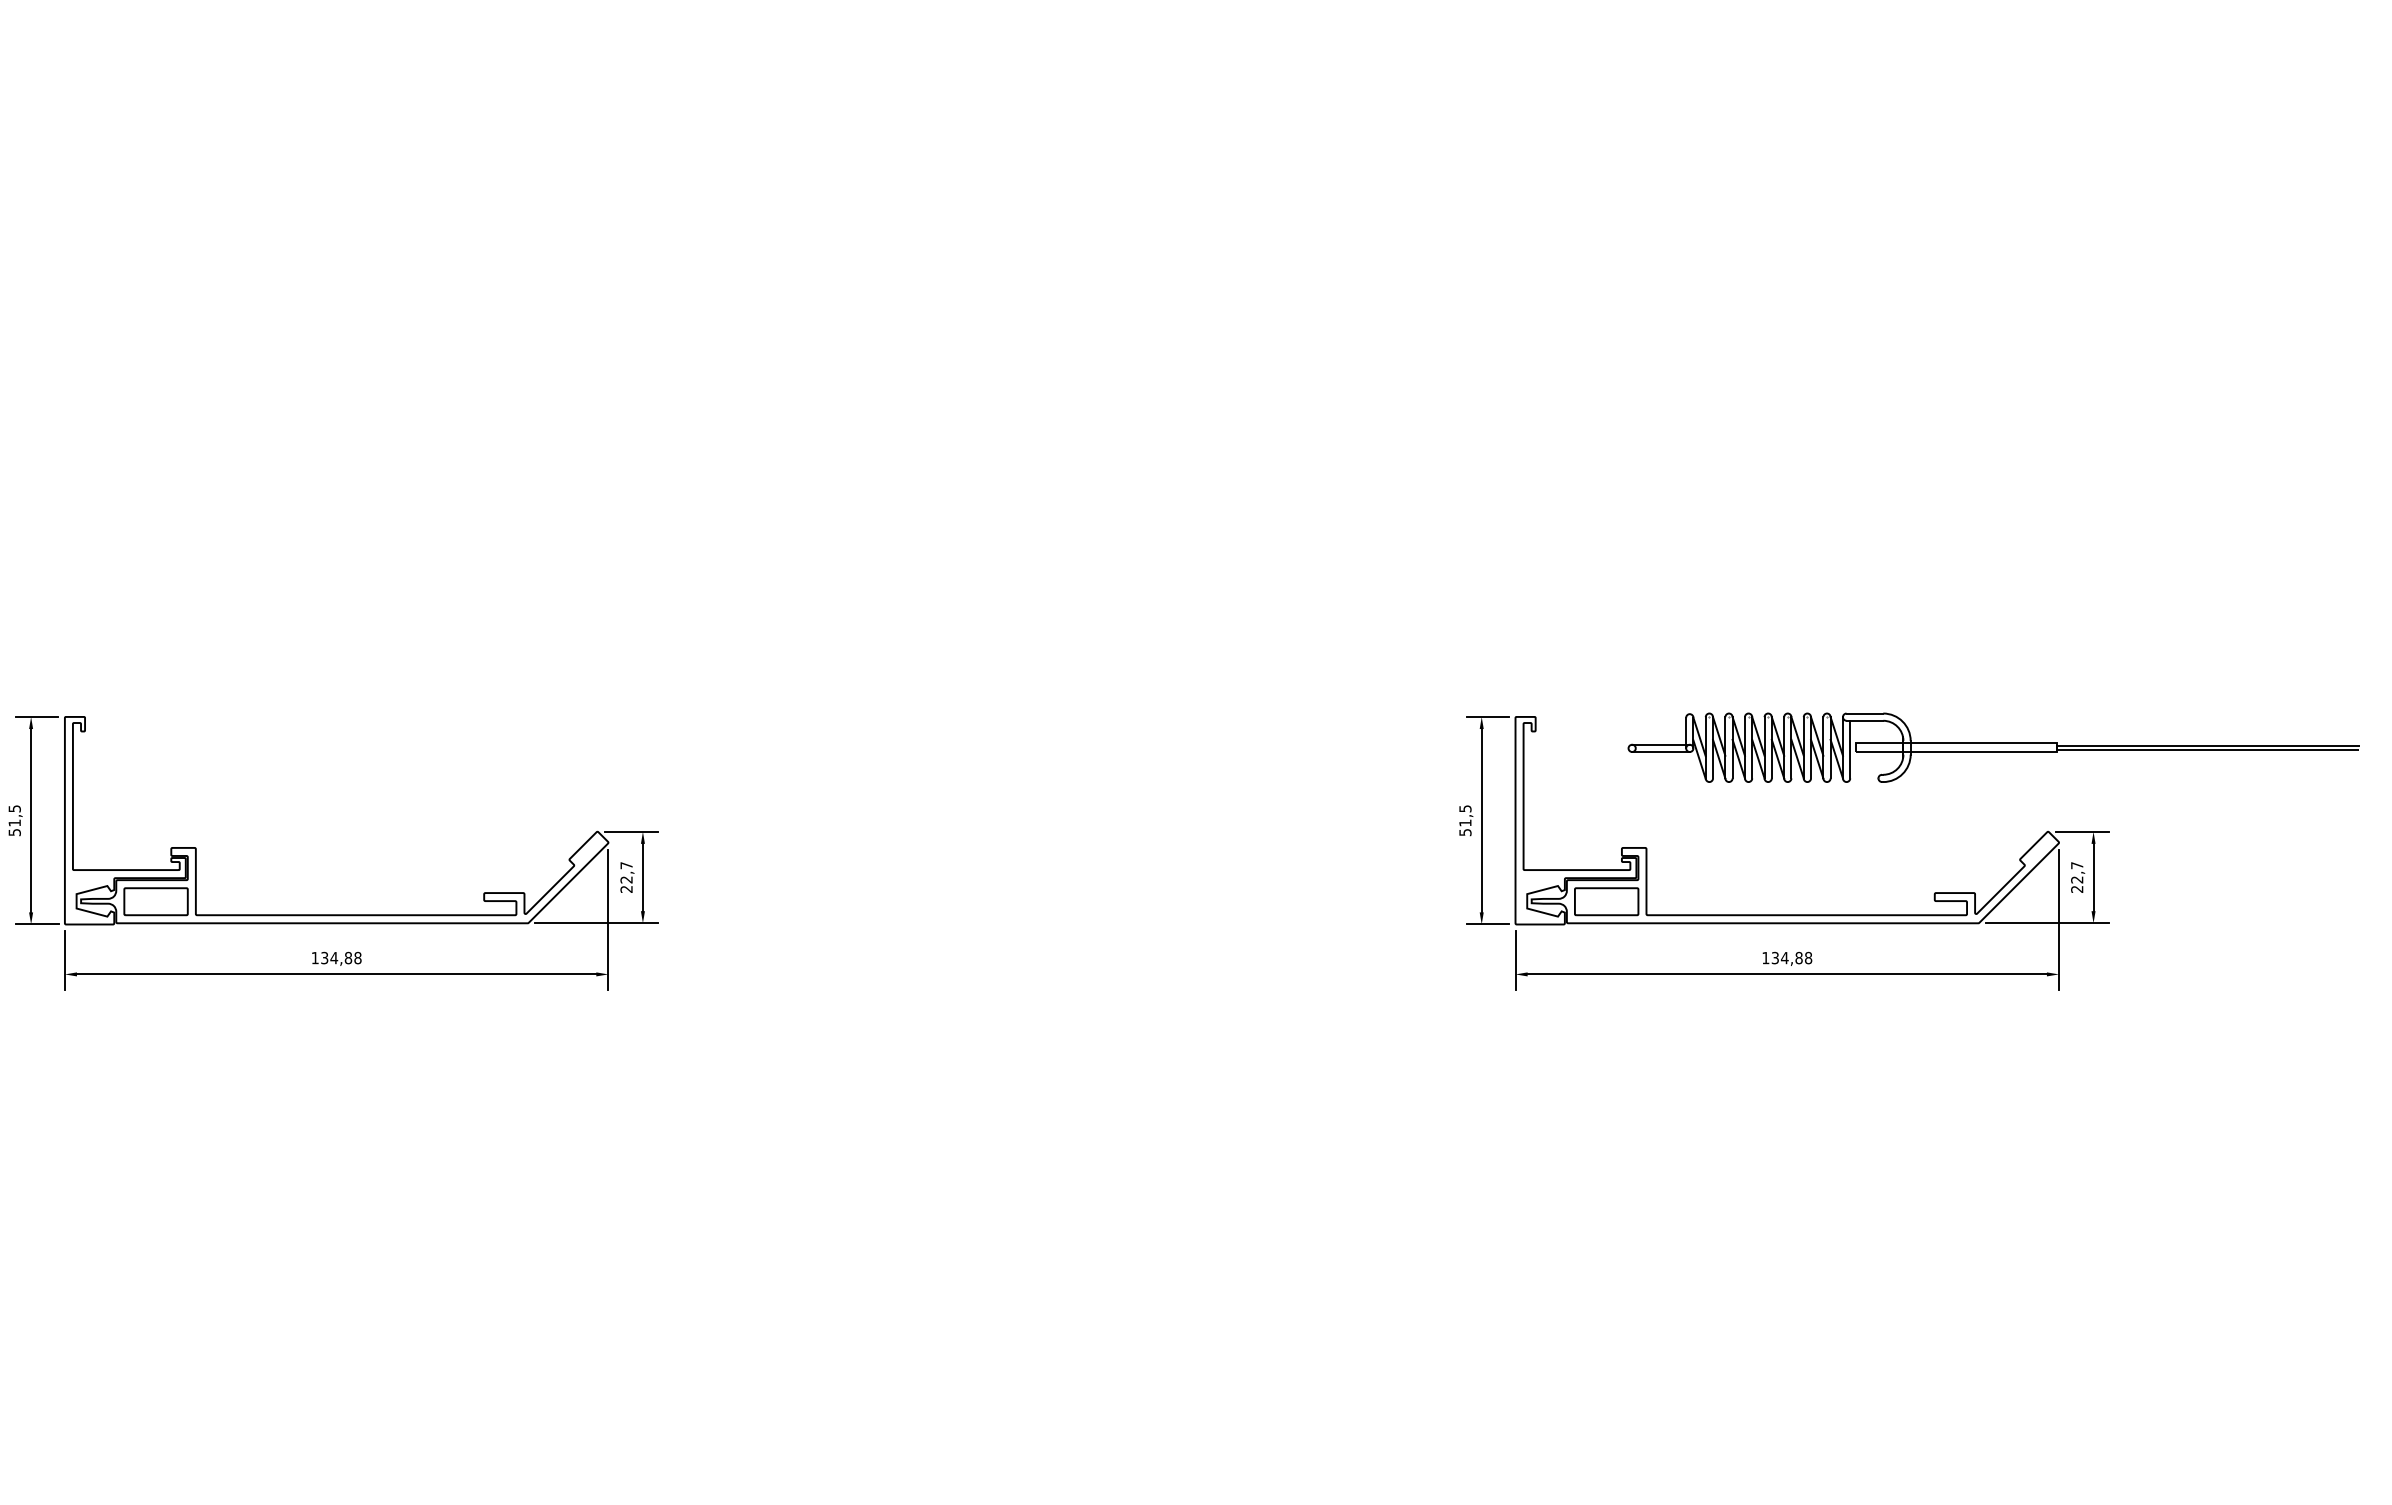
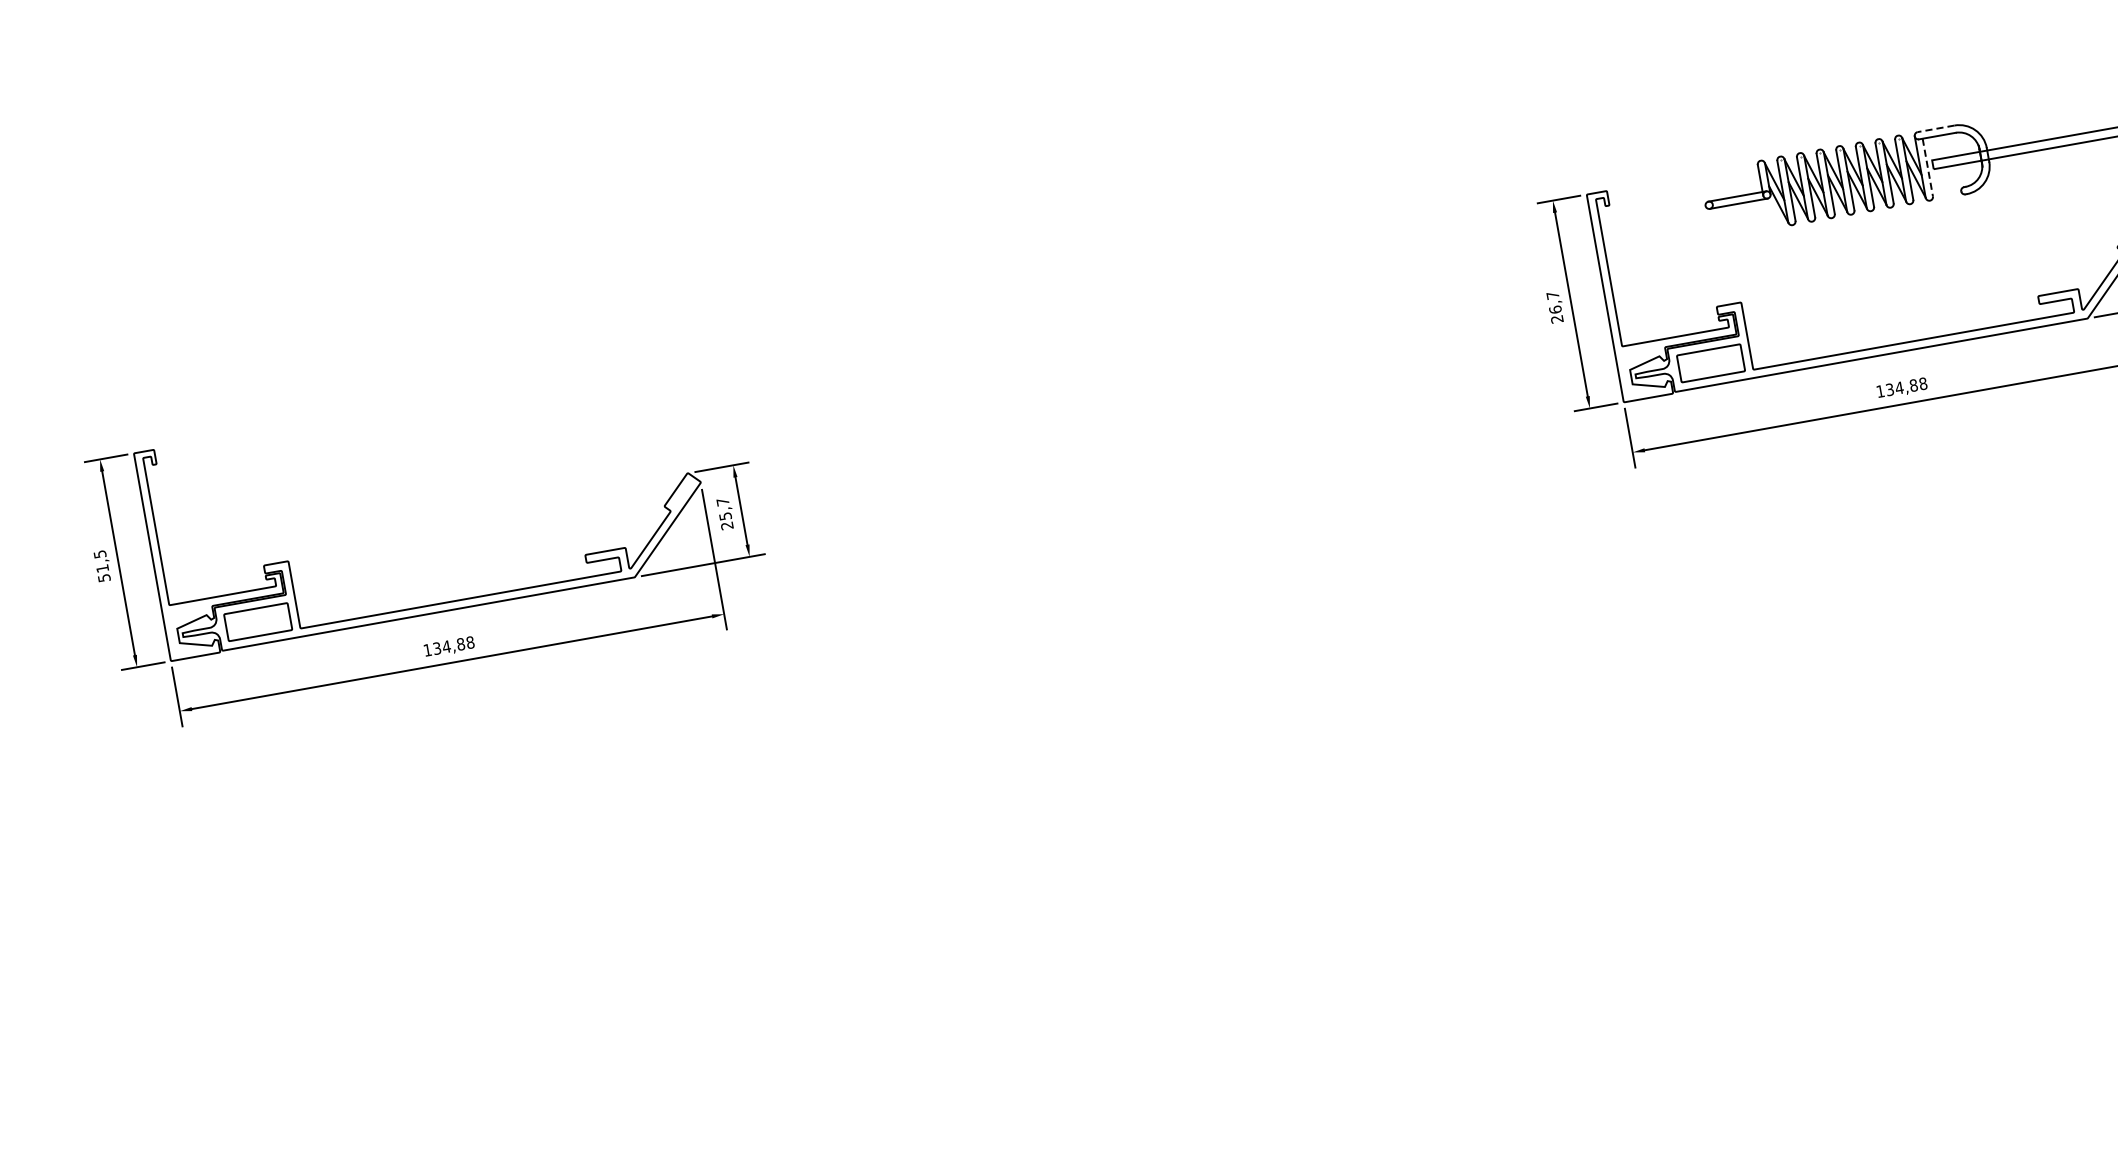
line: (1864, 713) -> (1935, 128), solid -> dashed
line: (1850, 749) -> (1928, 167), solid -> dashed
text: (1465, 820) -> (1555, 307), 51,5 -> 26,7
text: (626, 879) -> (725, 515), 22,7 -> 25,7

